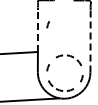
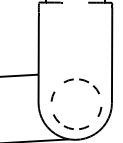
part: (47, 24) -> (52, 36), removed
line: (37, 30) -> (38, 44), dashed -> solid
line: (90, 40) -> (112, 58), dashed -> solid

